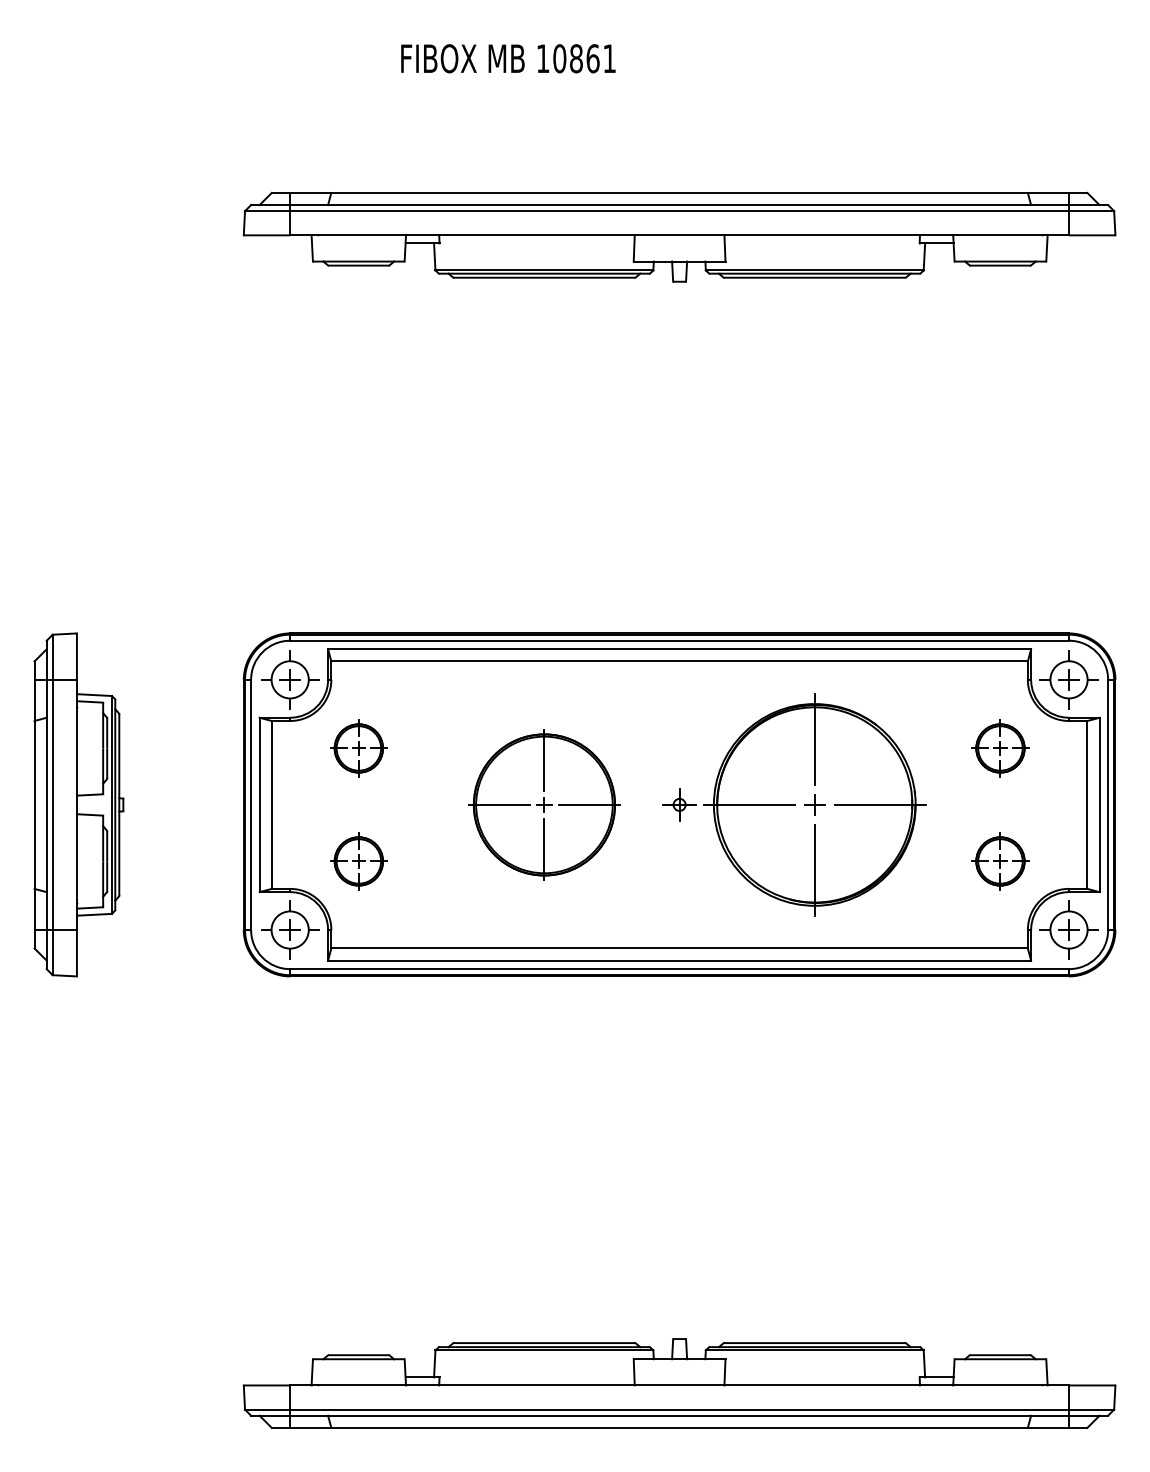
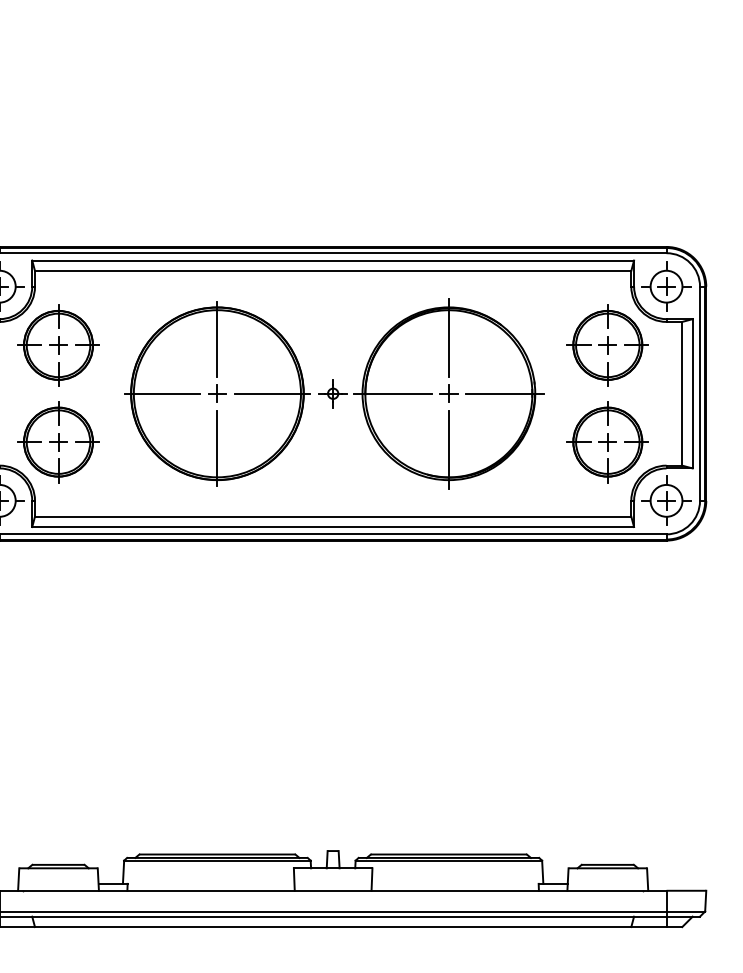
part: (358, 748) -> (58, 345), size x1.67
part: (1000, 748) -> (607, 345), size x1.67
part: (544, 804) -> (217, 393), size x1.43
part: (358, 861) -> (58, 442), size x1.67
part: (1000, 861) -> (607, 442), size x1.67

